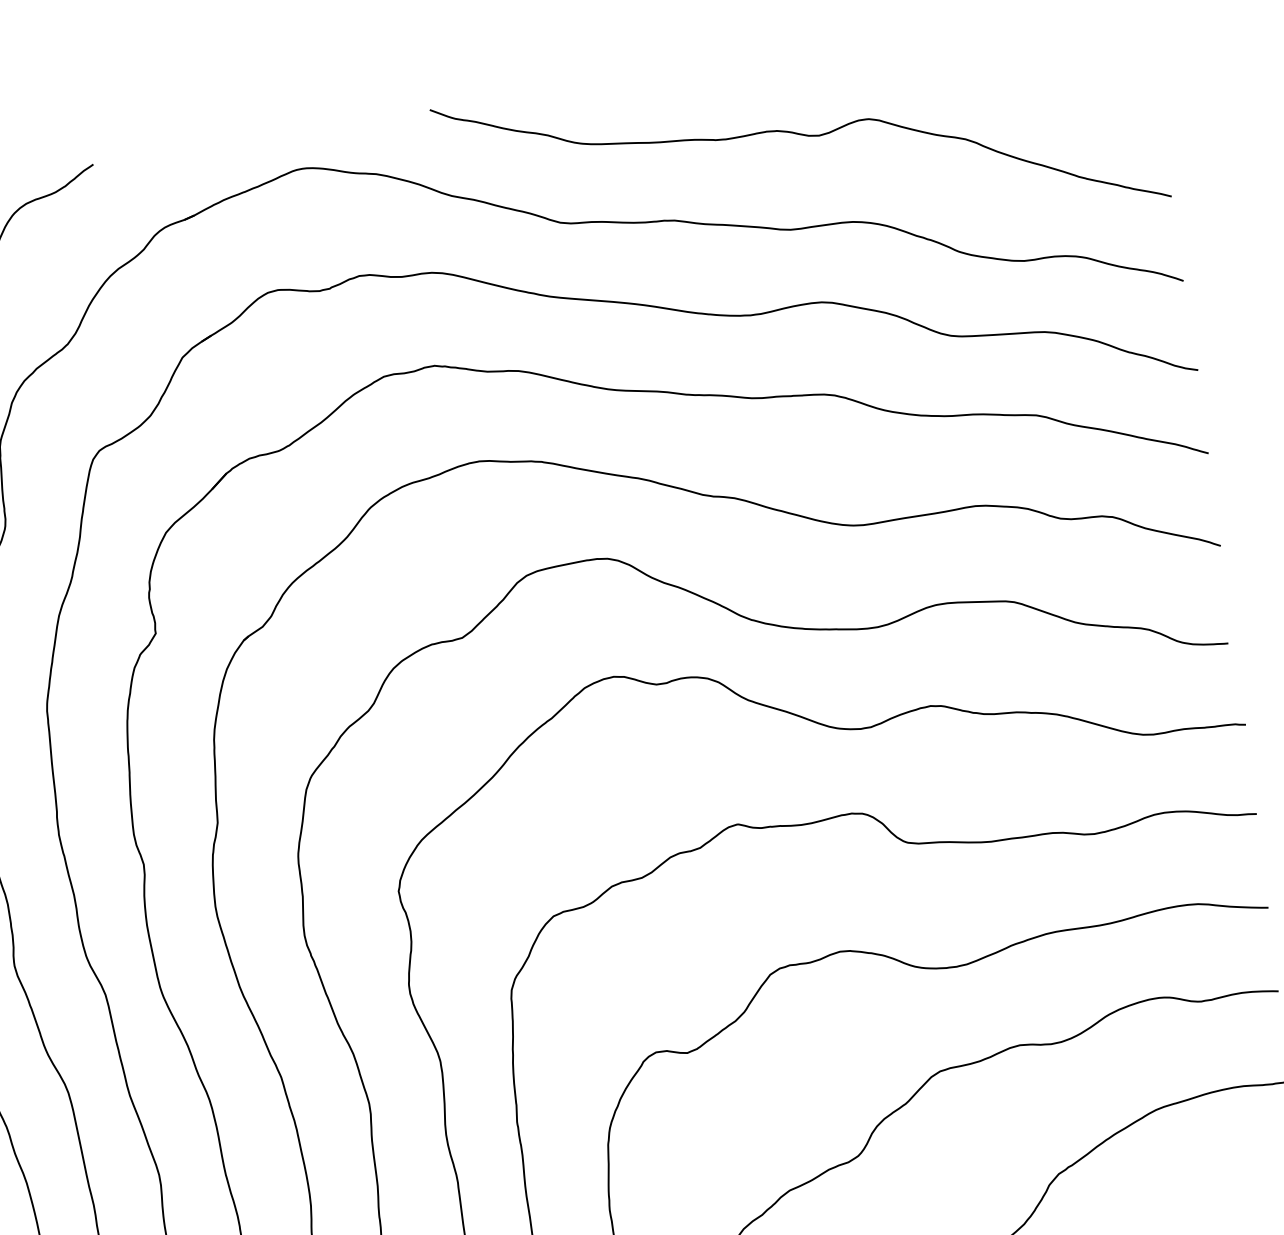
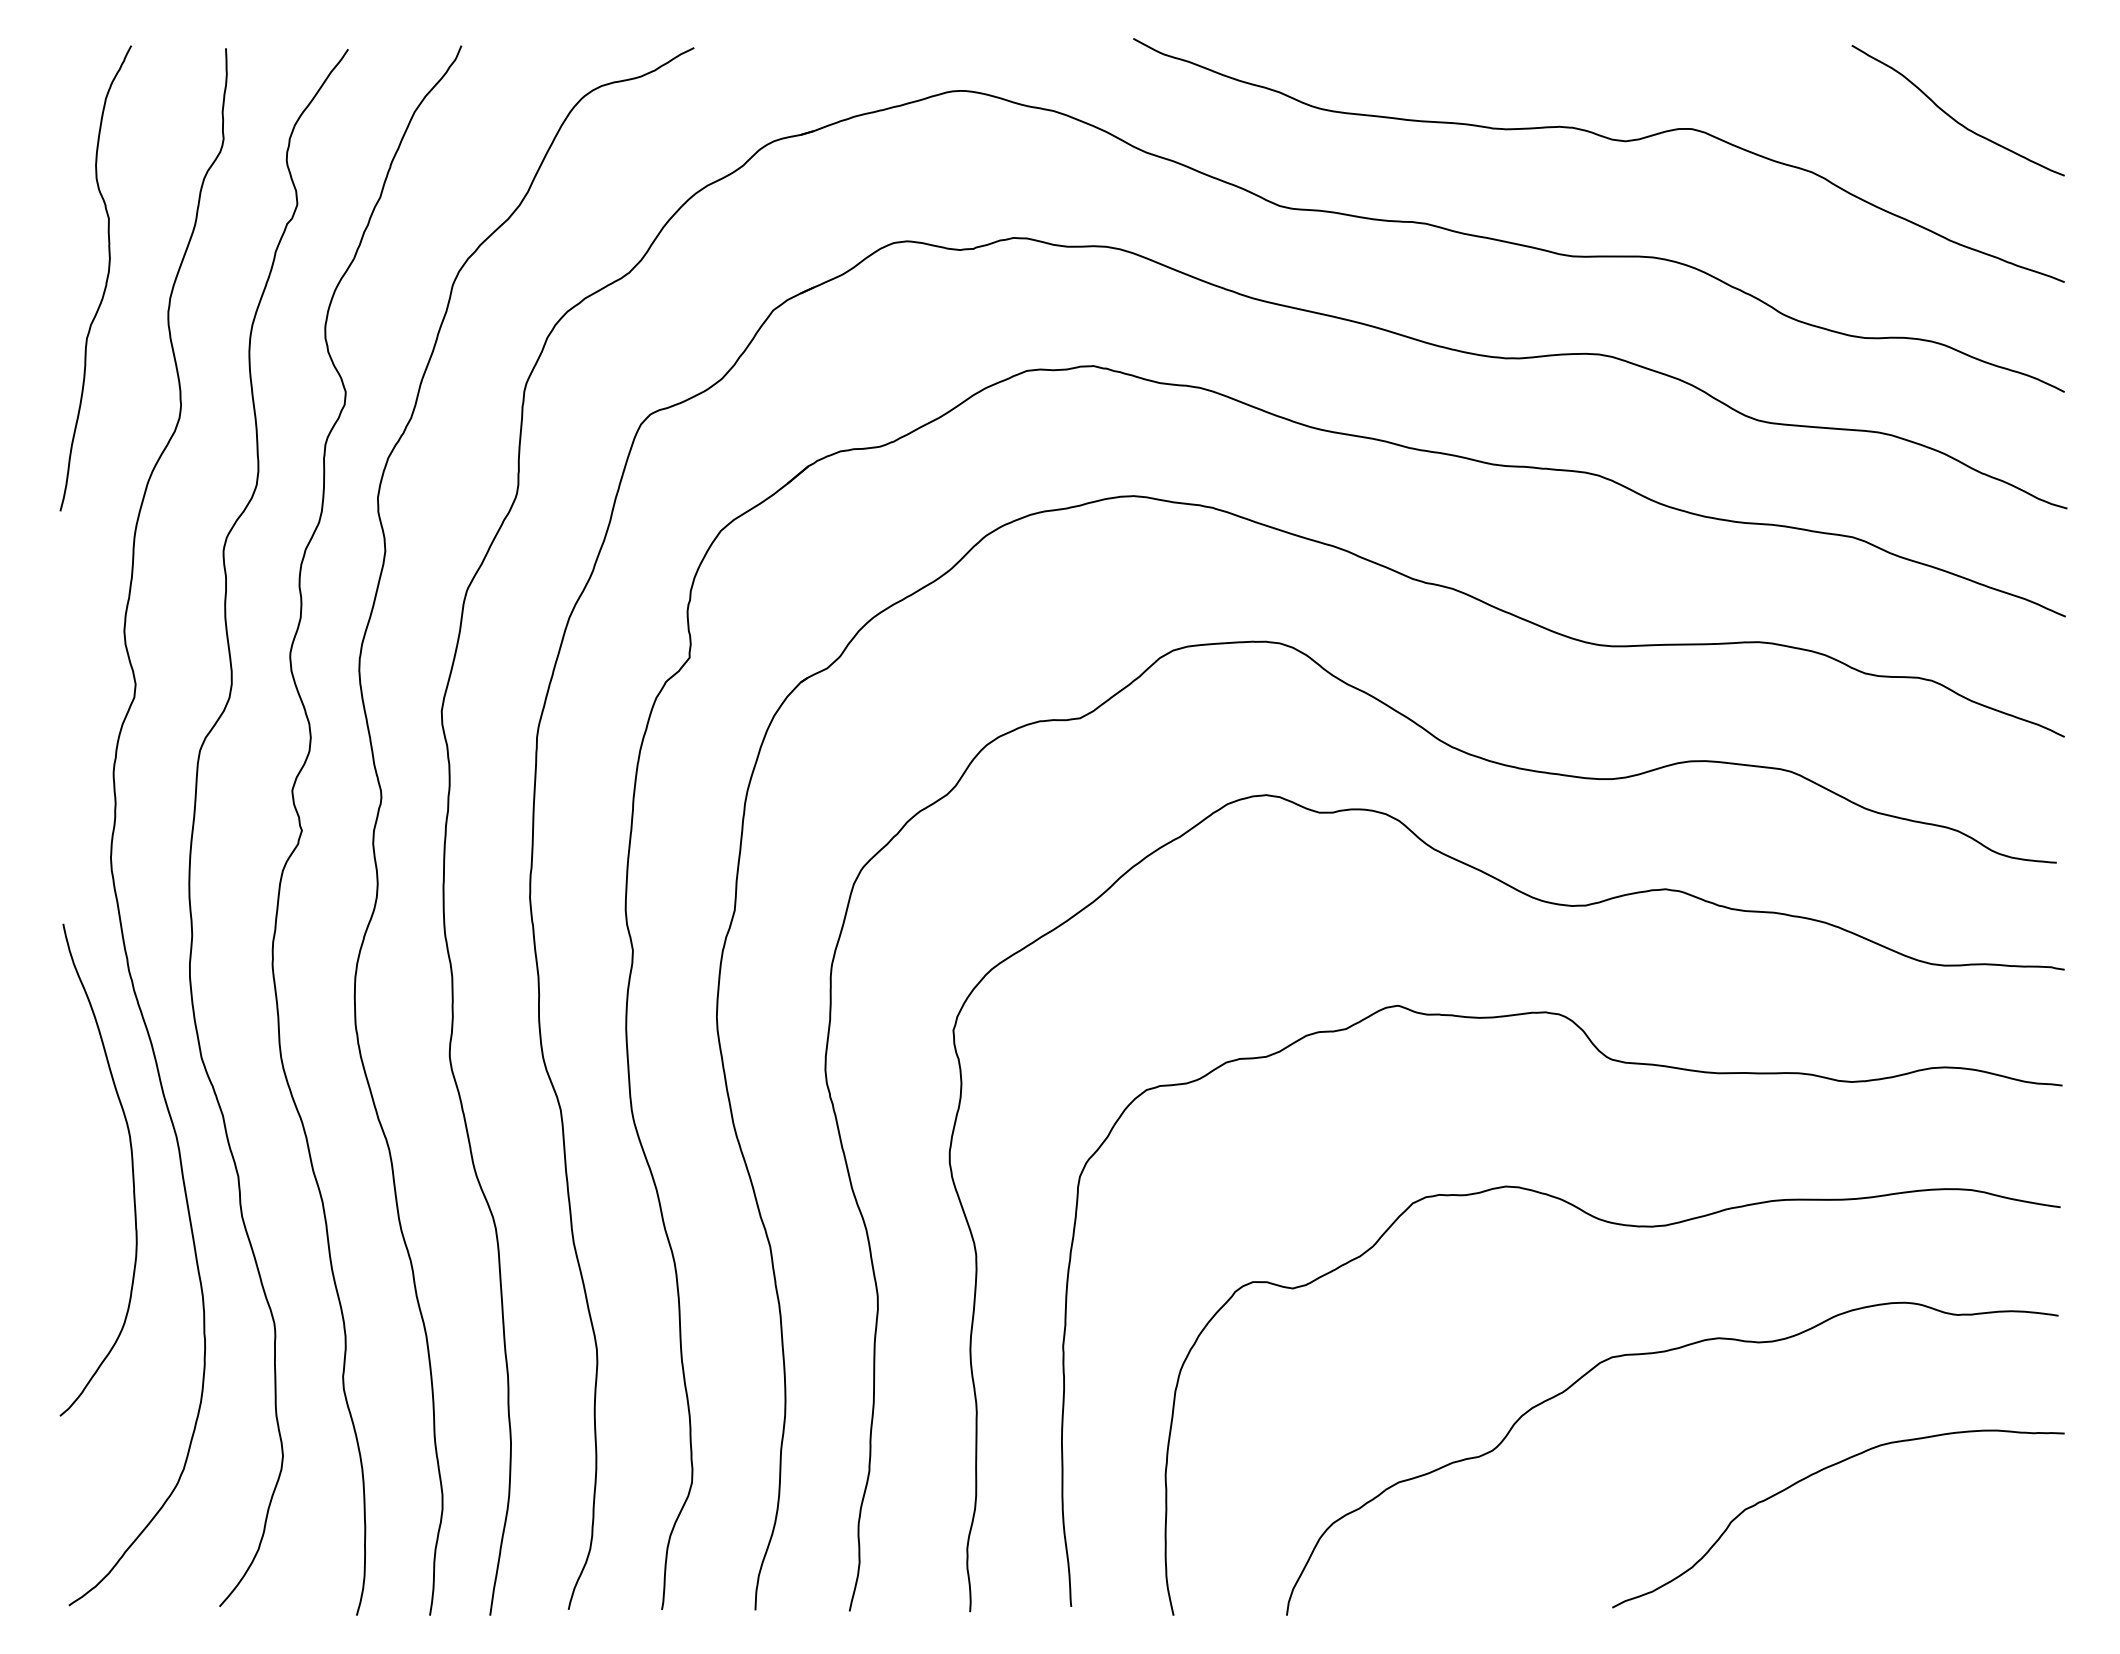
curve: (1068, 81) -> (1953, 117), added

